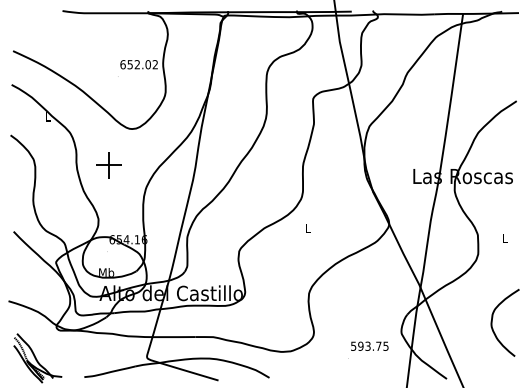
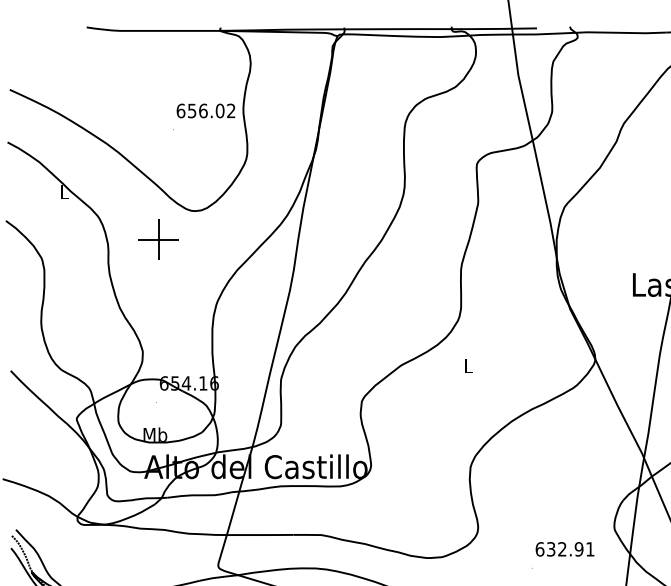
text: (137, 64) -> (203, 110), 652.02 -> 656.02
part: (108, 165) -> (158, 239), moved
text: (369, 345) -> (564, 548), 593.75 -> 632.91

